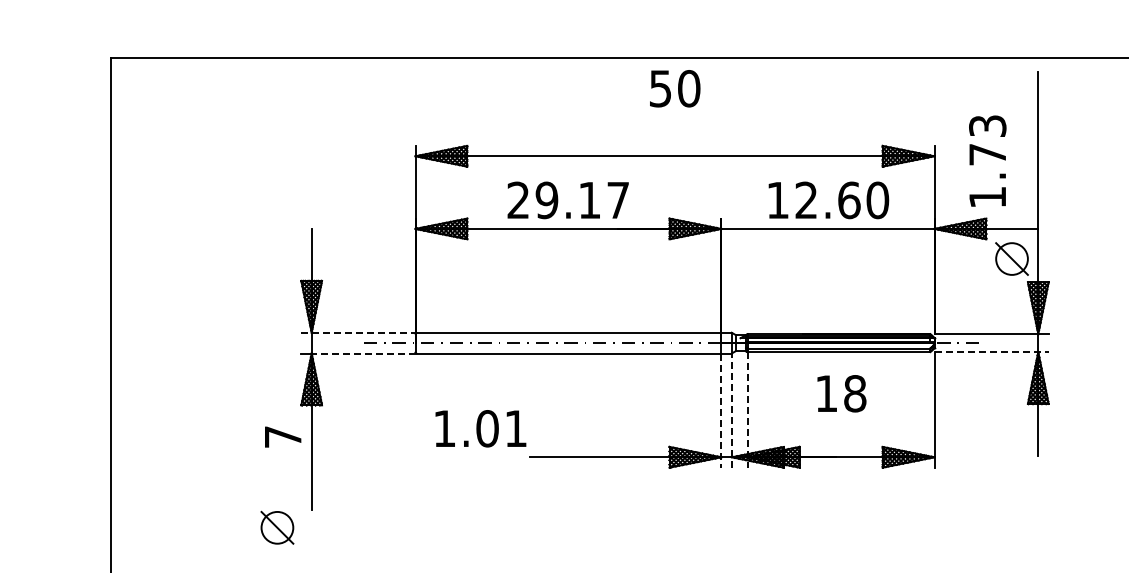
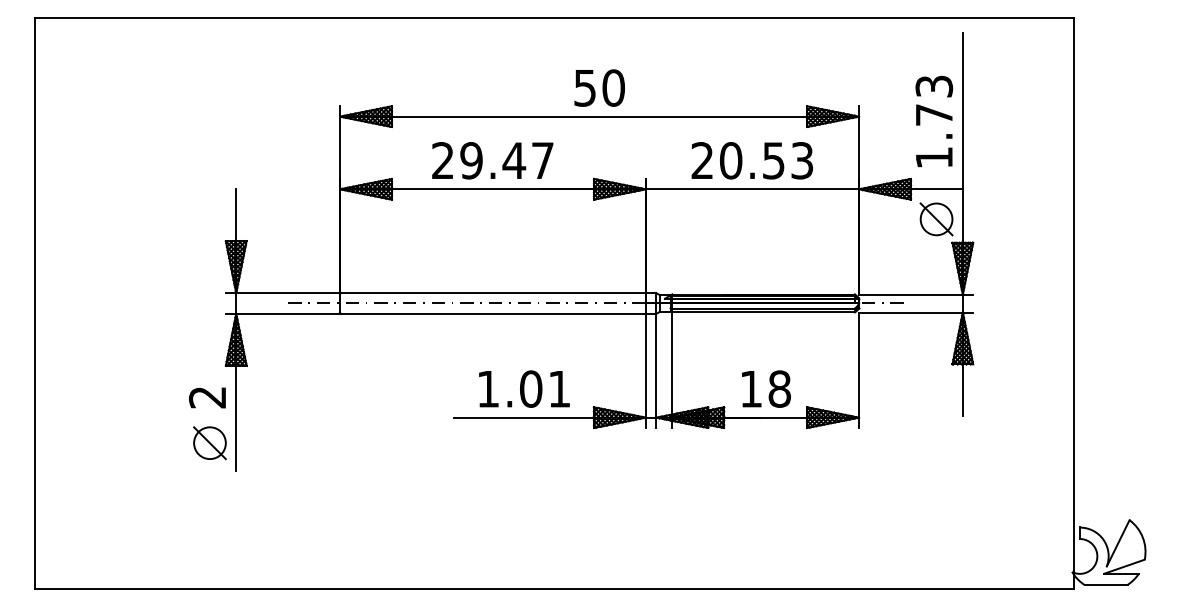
text: (674, 88) -> (599, 87), moved
text: (987, 161) -> (934, 121), moved
text: (589, 200) -> (514, 160), 29.17 -> 29.47
text: (827, 200) -> (752, 160), 12.60 -> 20.53
line: (358, 333) -> (283, 293), dashed -> solid
line: (991, 352) -> (916, 312), dashed -> solid
line: (363, 353) -> (288, 313), dashed -> solid
text: (841, 393) -> (766, 388), moved
line: (731, 410) -> (656, 370), dashed -> solid
line: (747, 410) -> (672, 370), dashed -> solid
line: (720, 411) -> (645, 371), dashed -> solid
text: (480, 428) -> (524, 388), moved
text: (282, 437) -> (207, 397), 7 -> 2
part: (276, 528) -> (209, 443), moved

